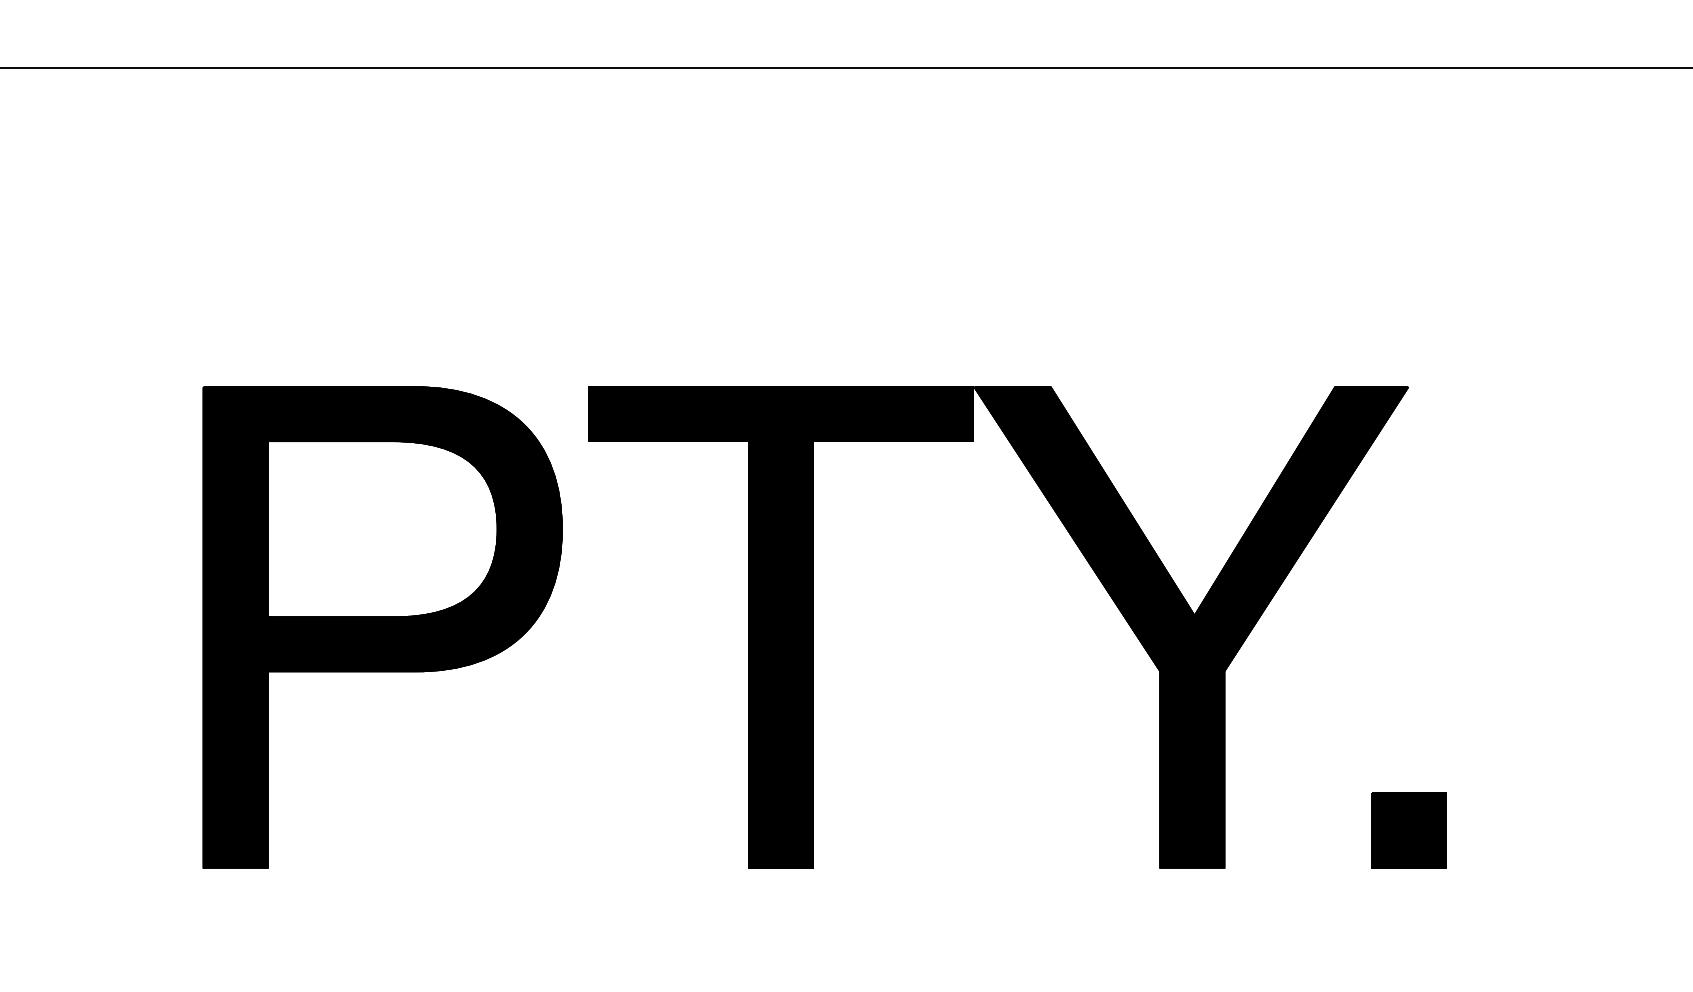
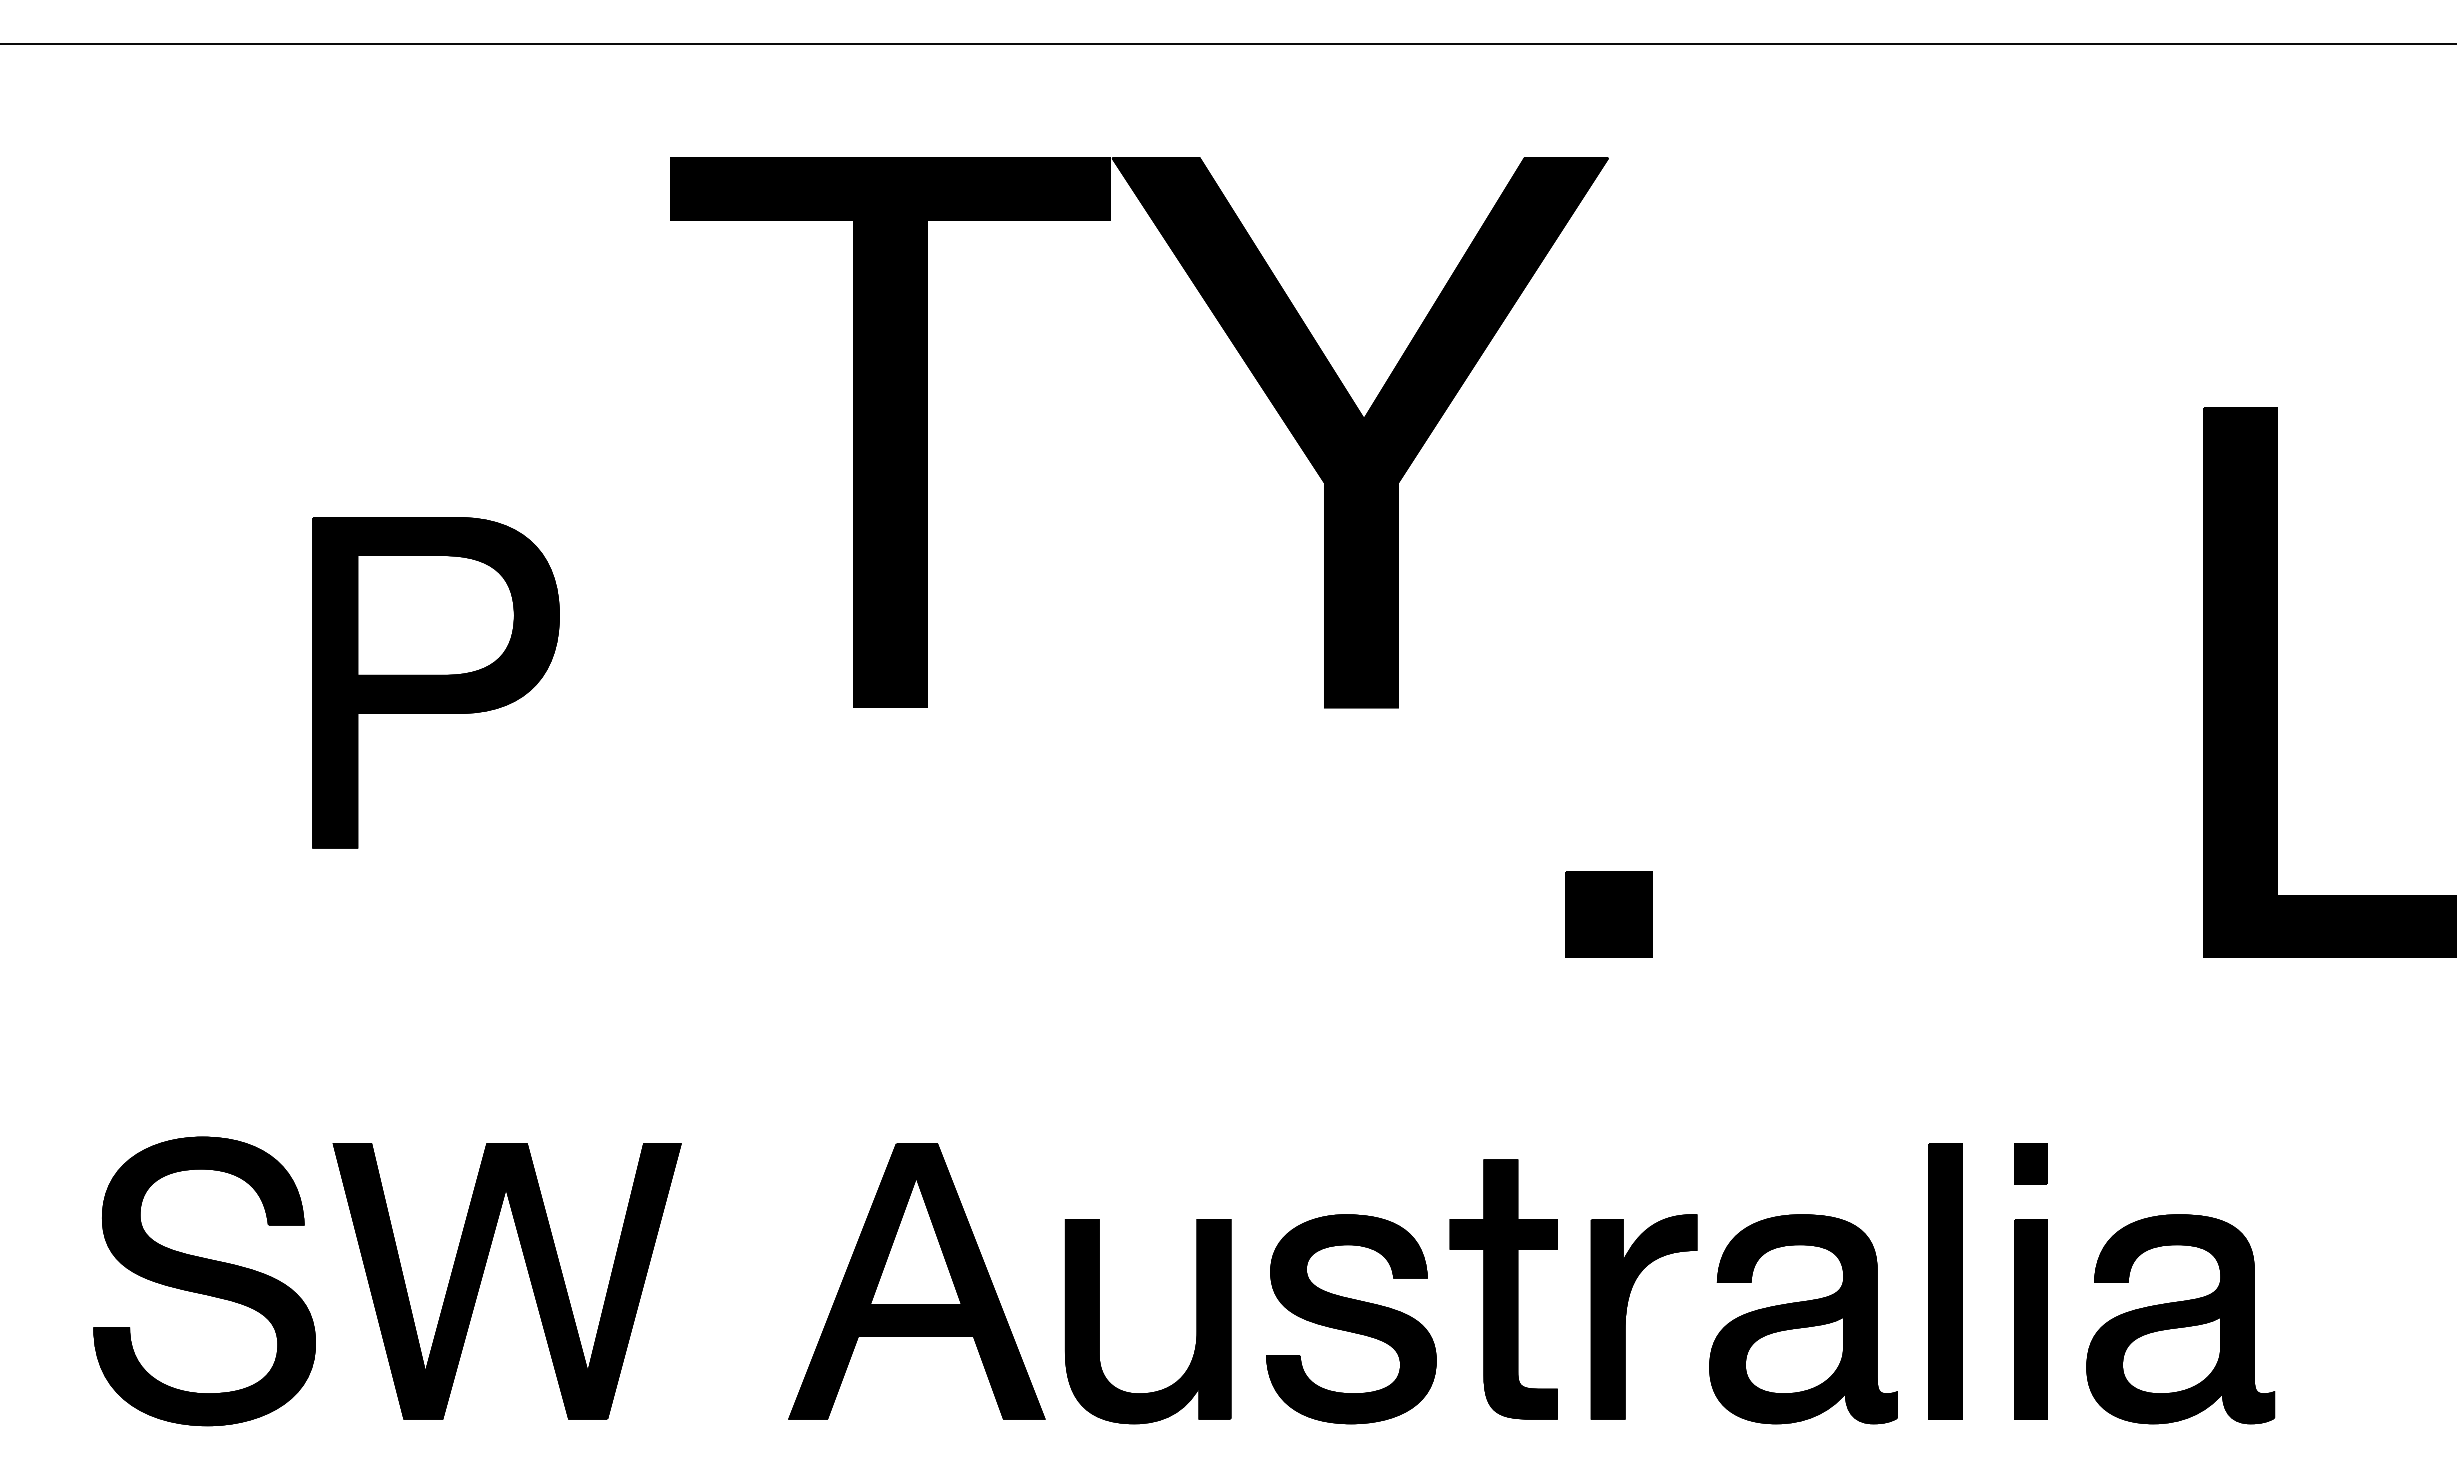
part: (1091, 568) -> (1246, 365), moved
part: (382, 627) -> (435, 682), size x0.6

